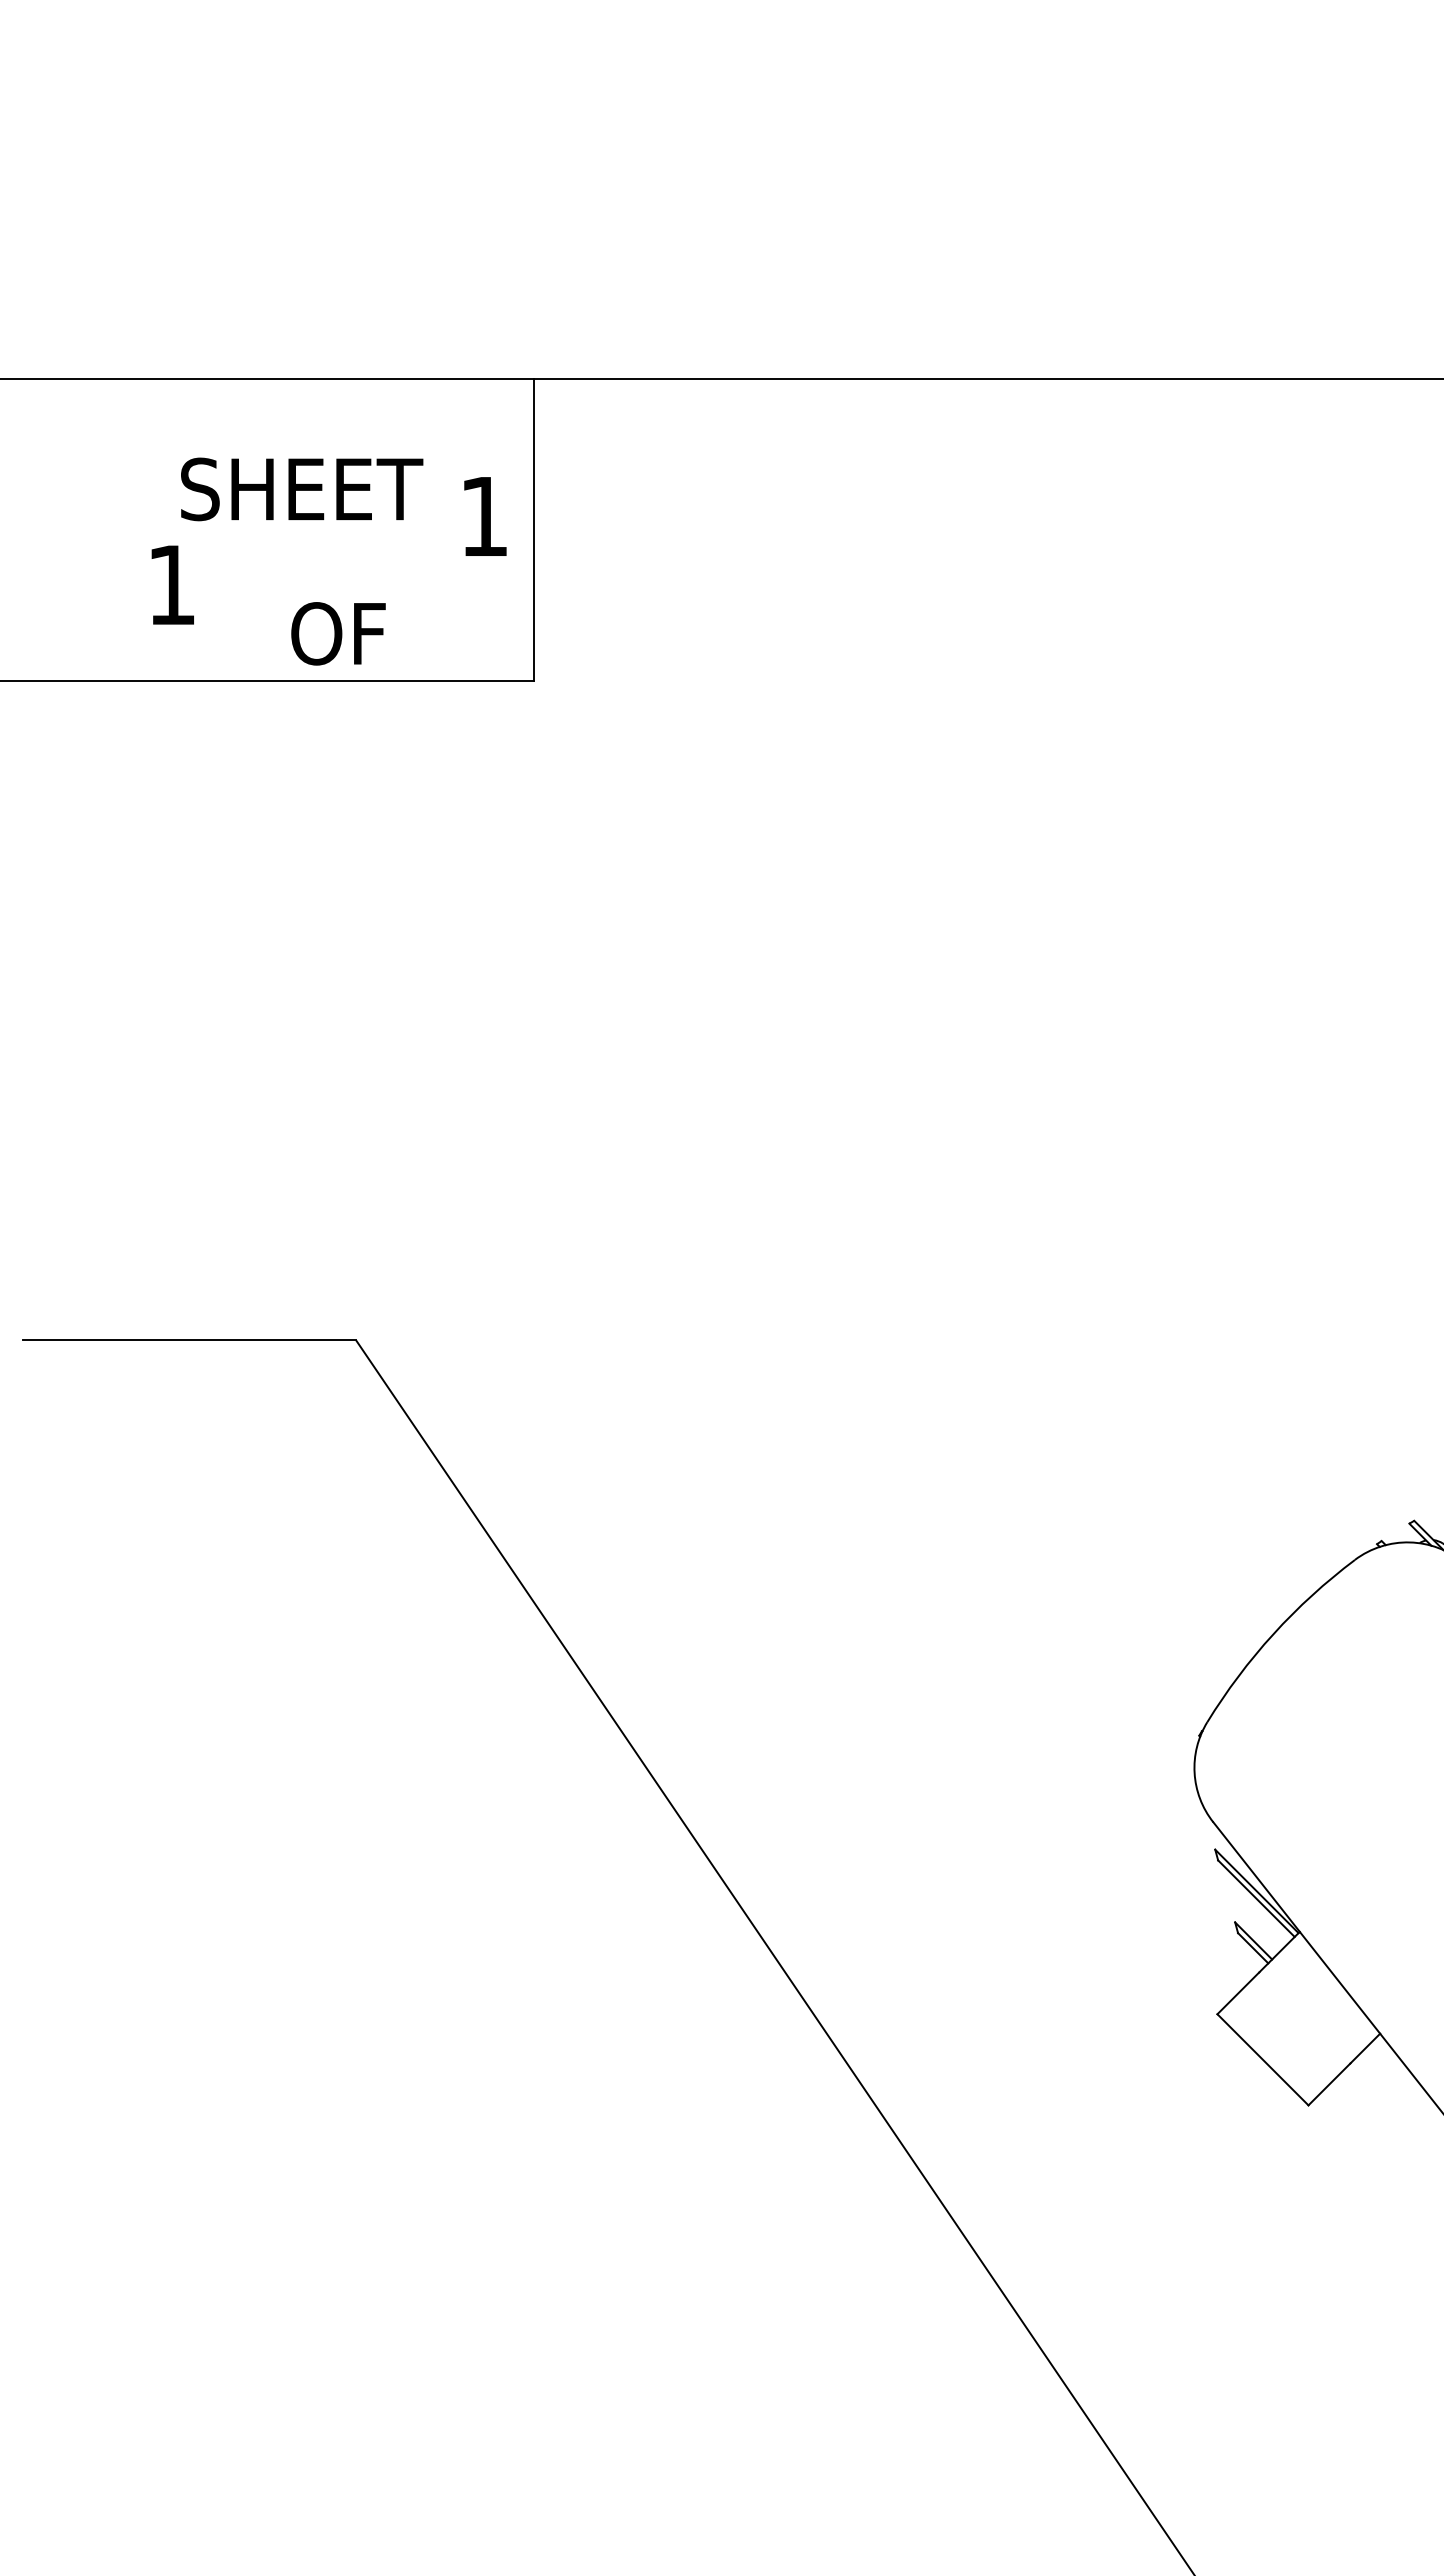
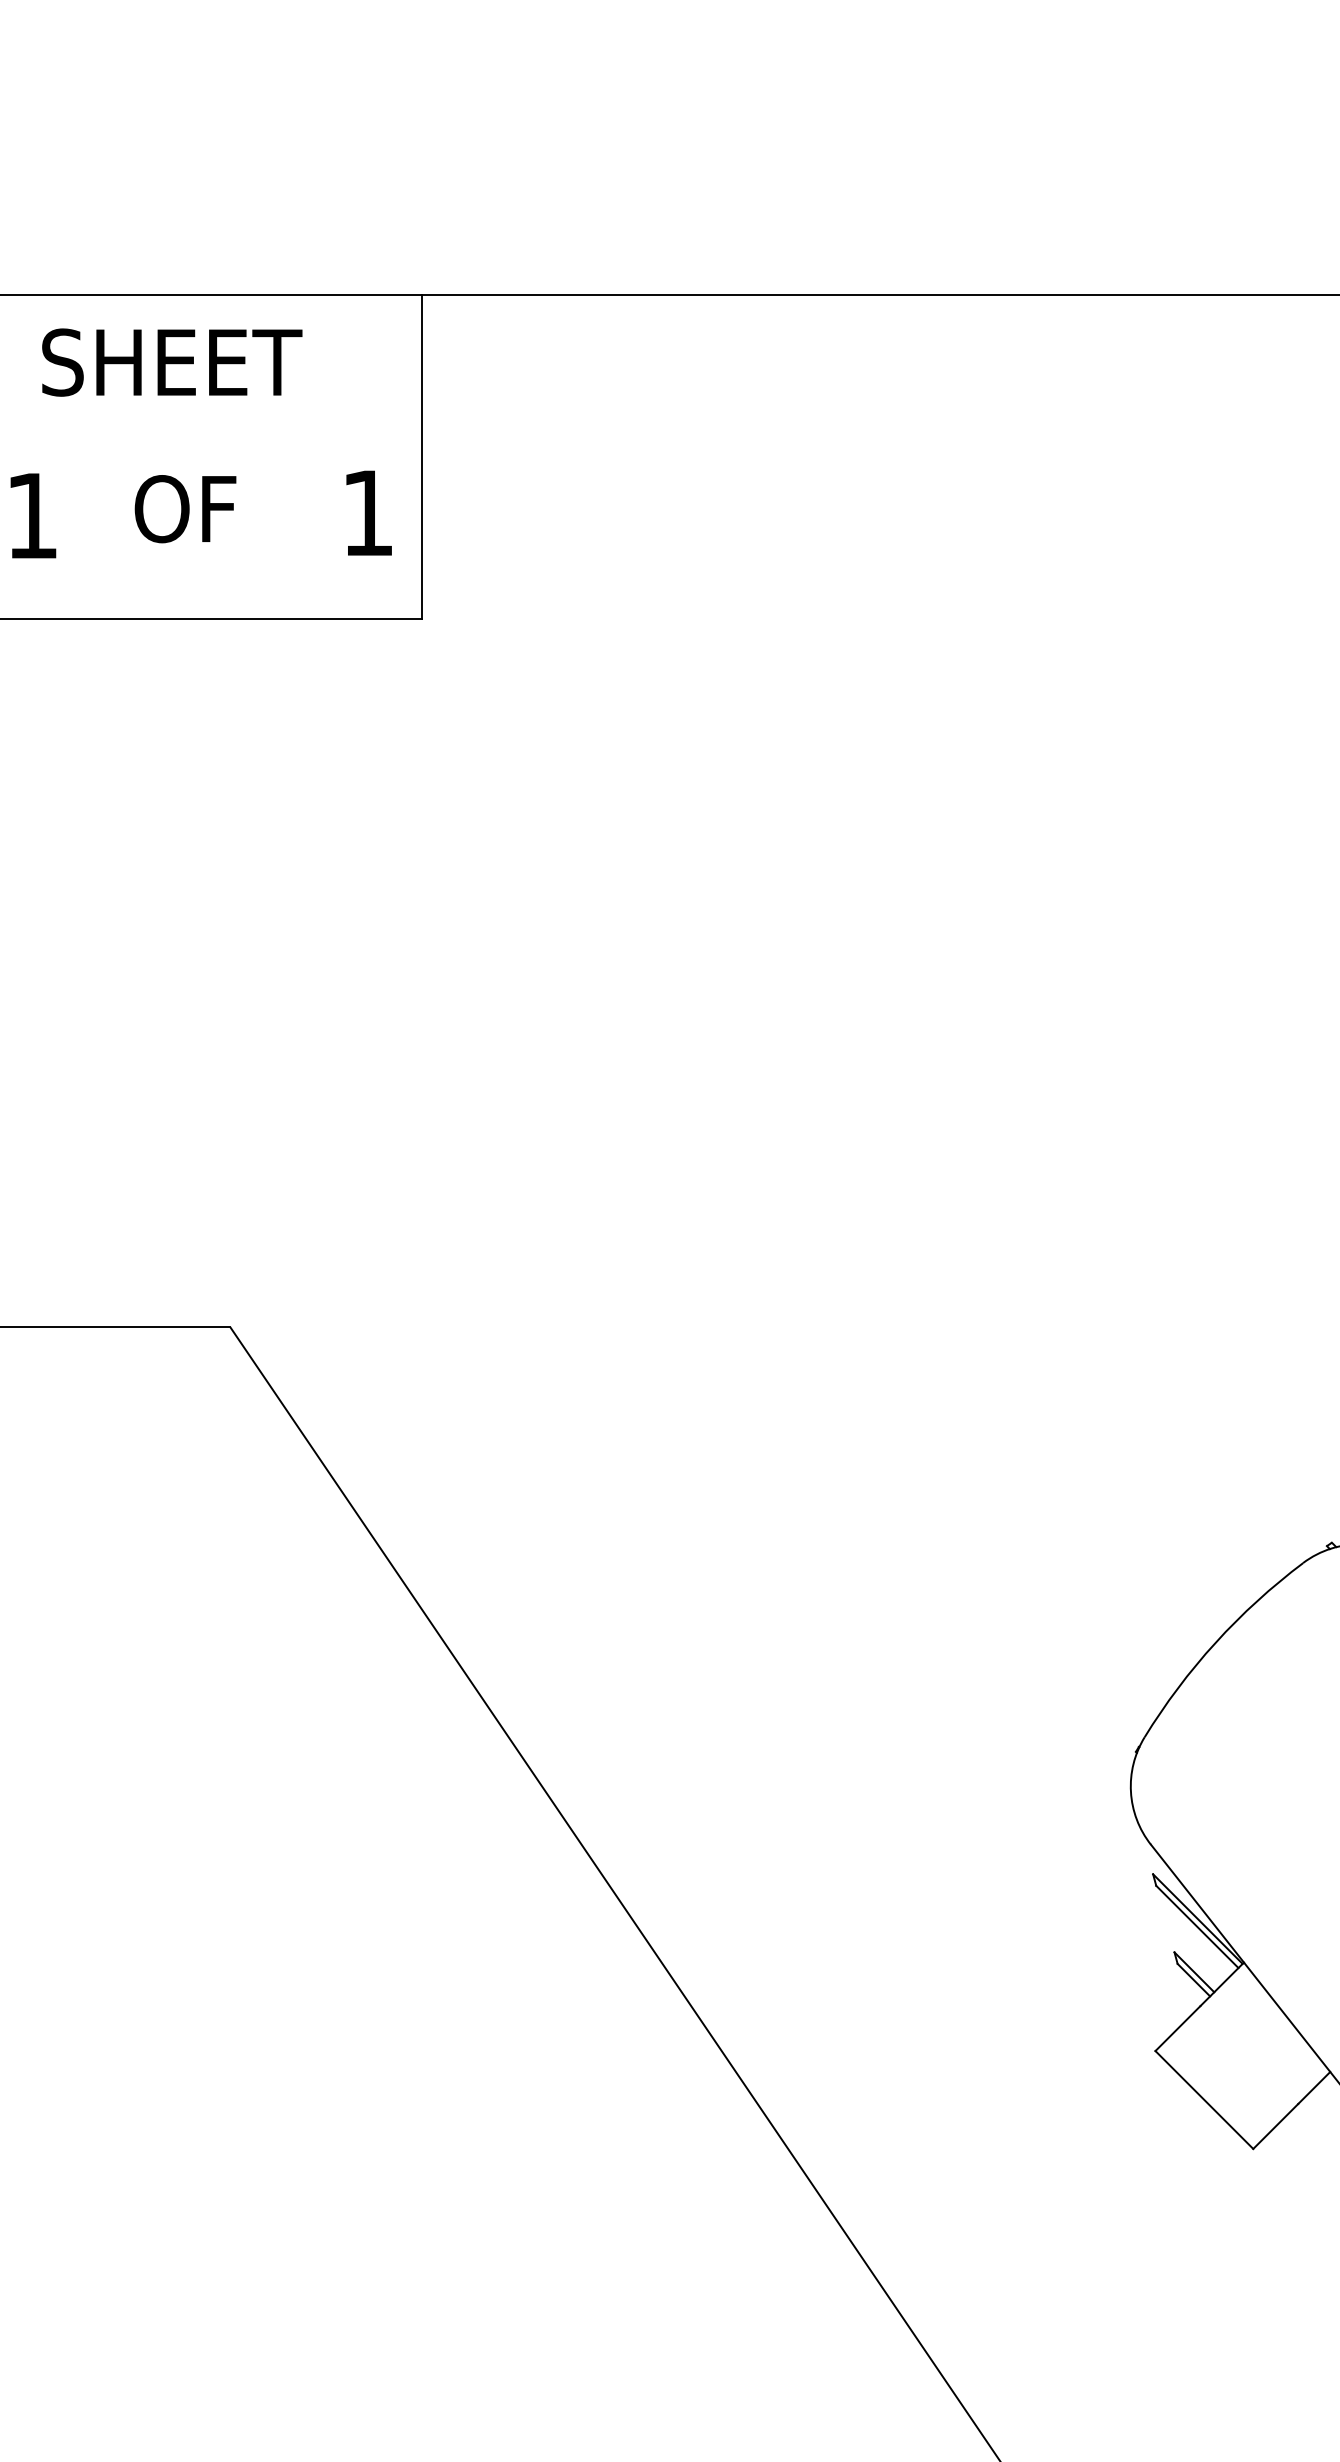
text: (302, 489) -> (172, 362), moved
text: (485, 516) -> (369, 513), moved
text: (338, 633) -> (185, 508), moved

